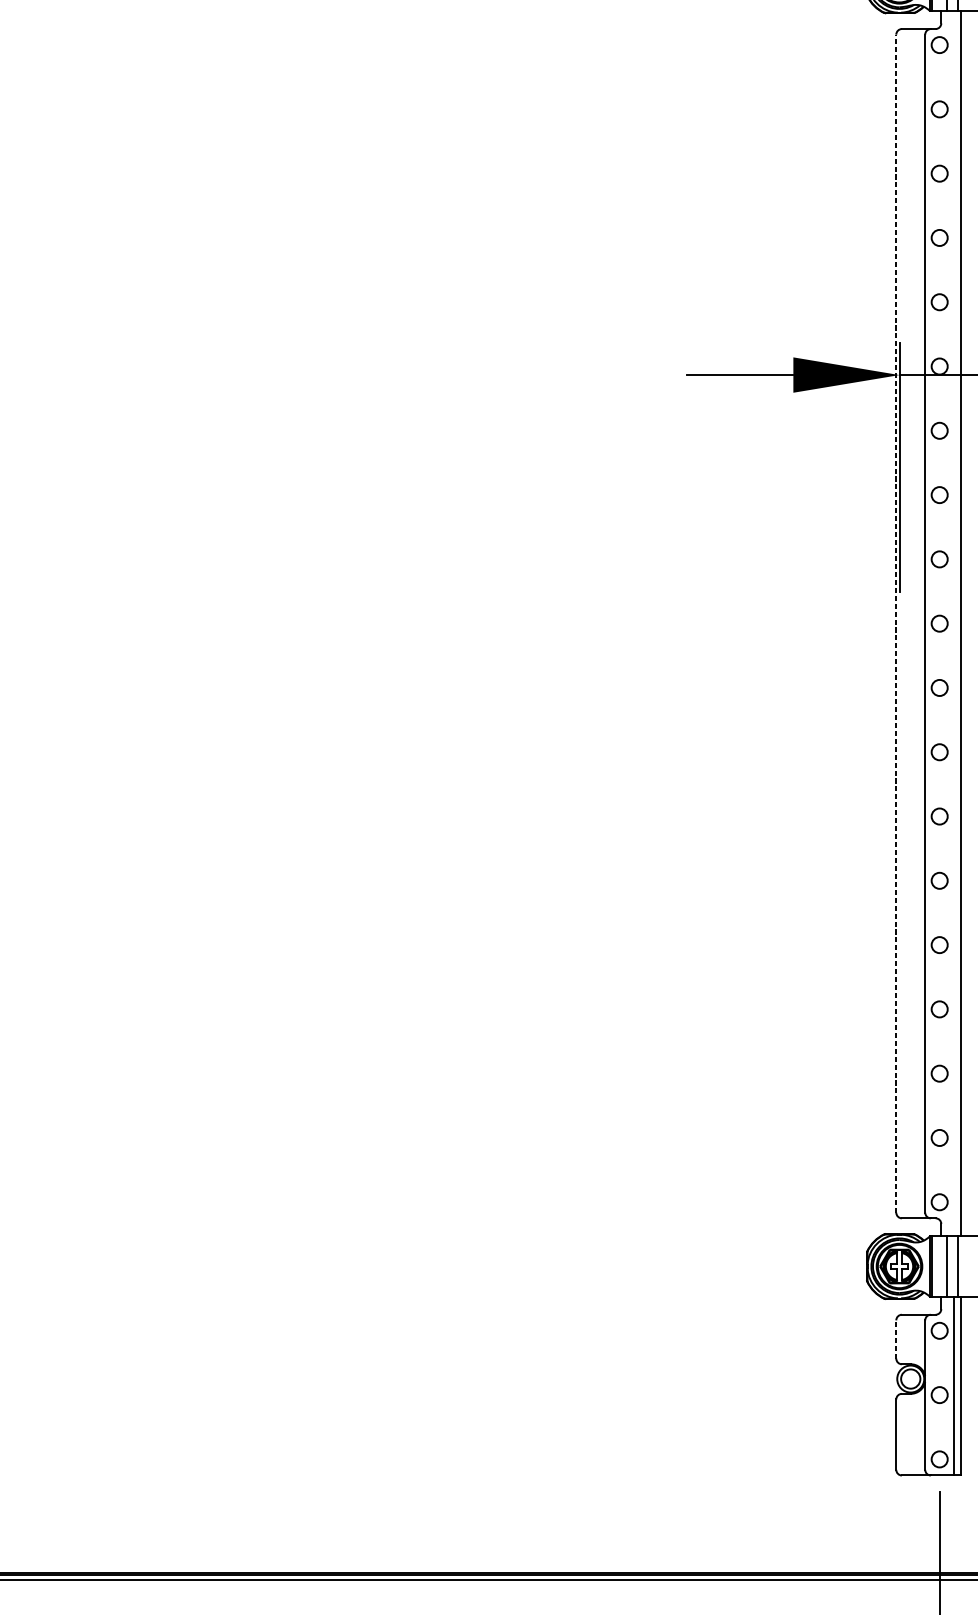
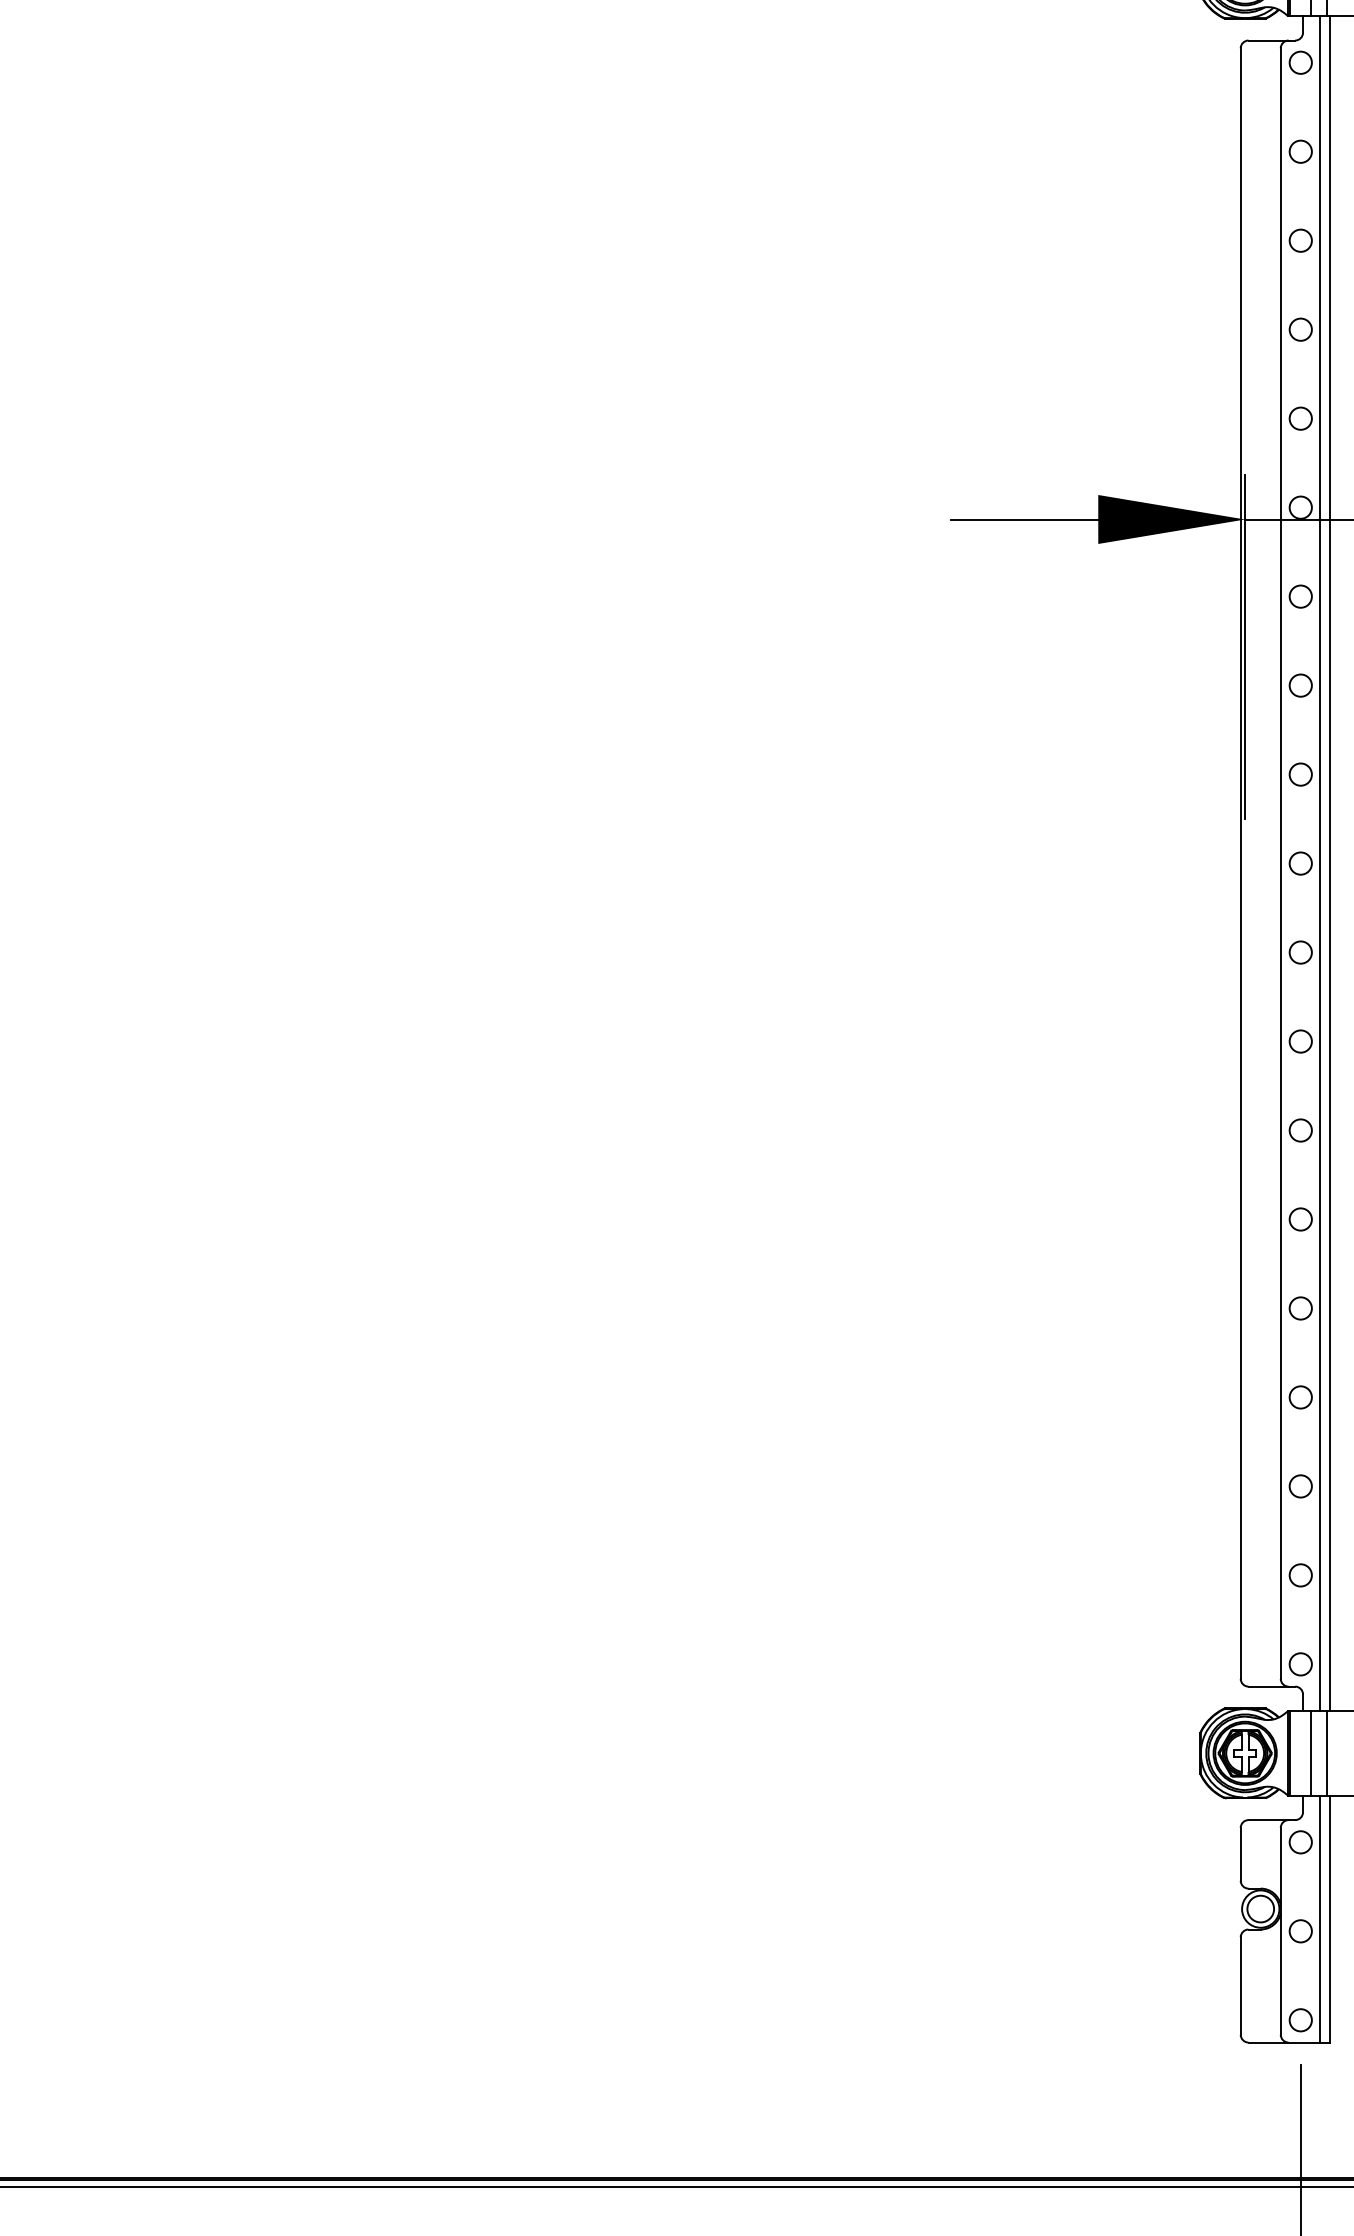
line: (896, 623) -> (1240, 863), dashed -> solid
line: (953, 623) -> (1320, 863), added
line: (896, 1338) -> (1240, 1853), dashed -> solid

